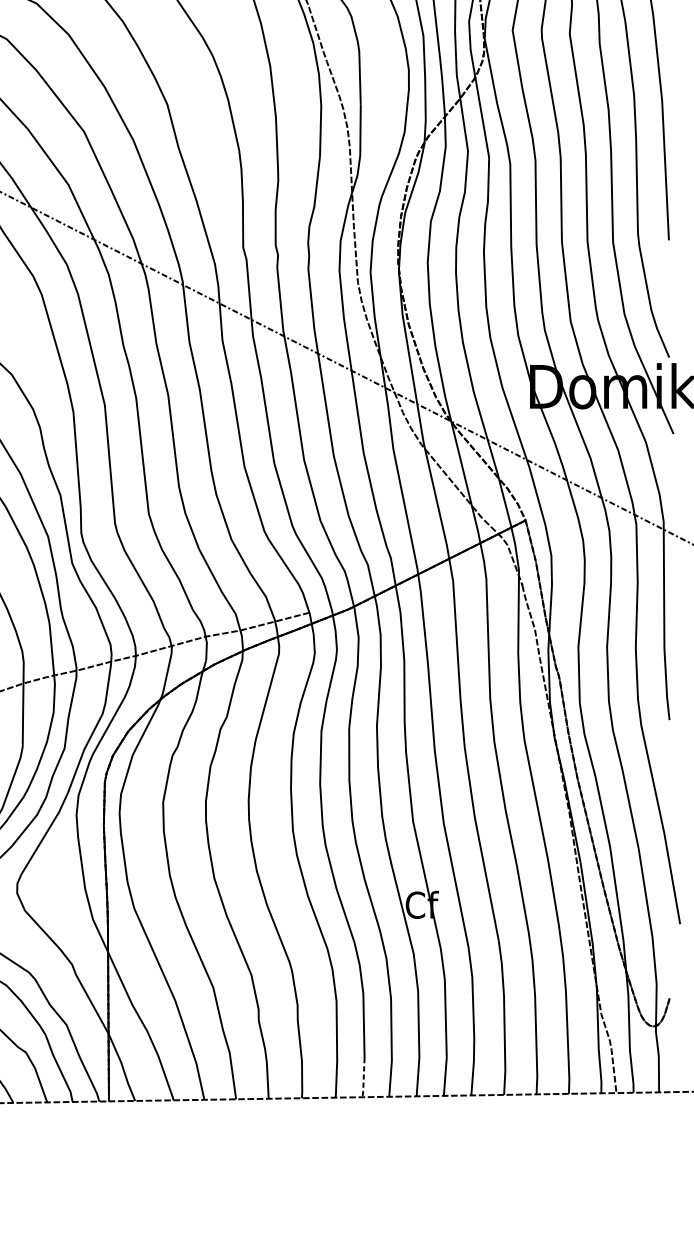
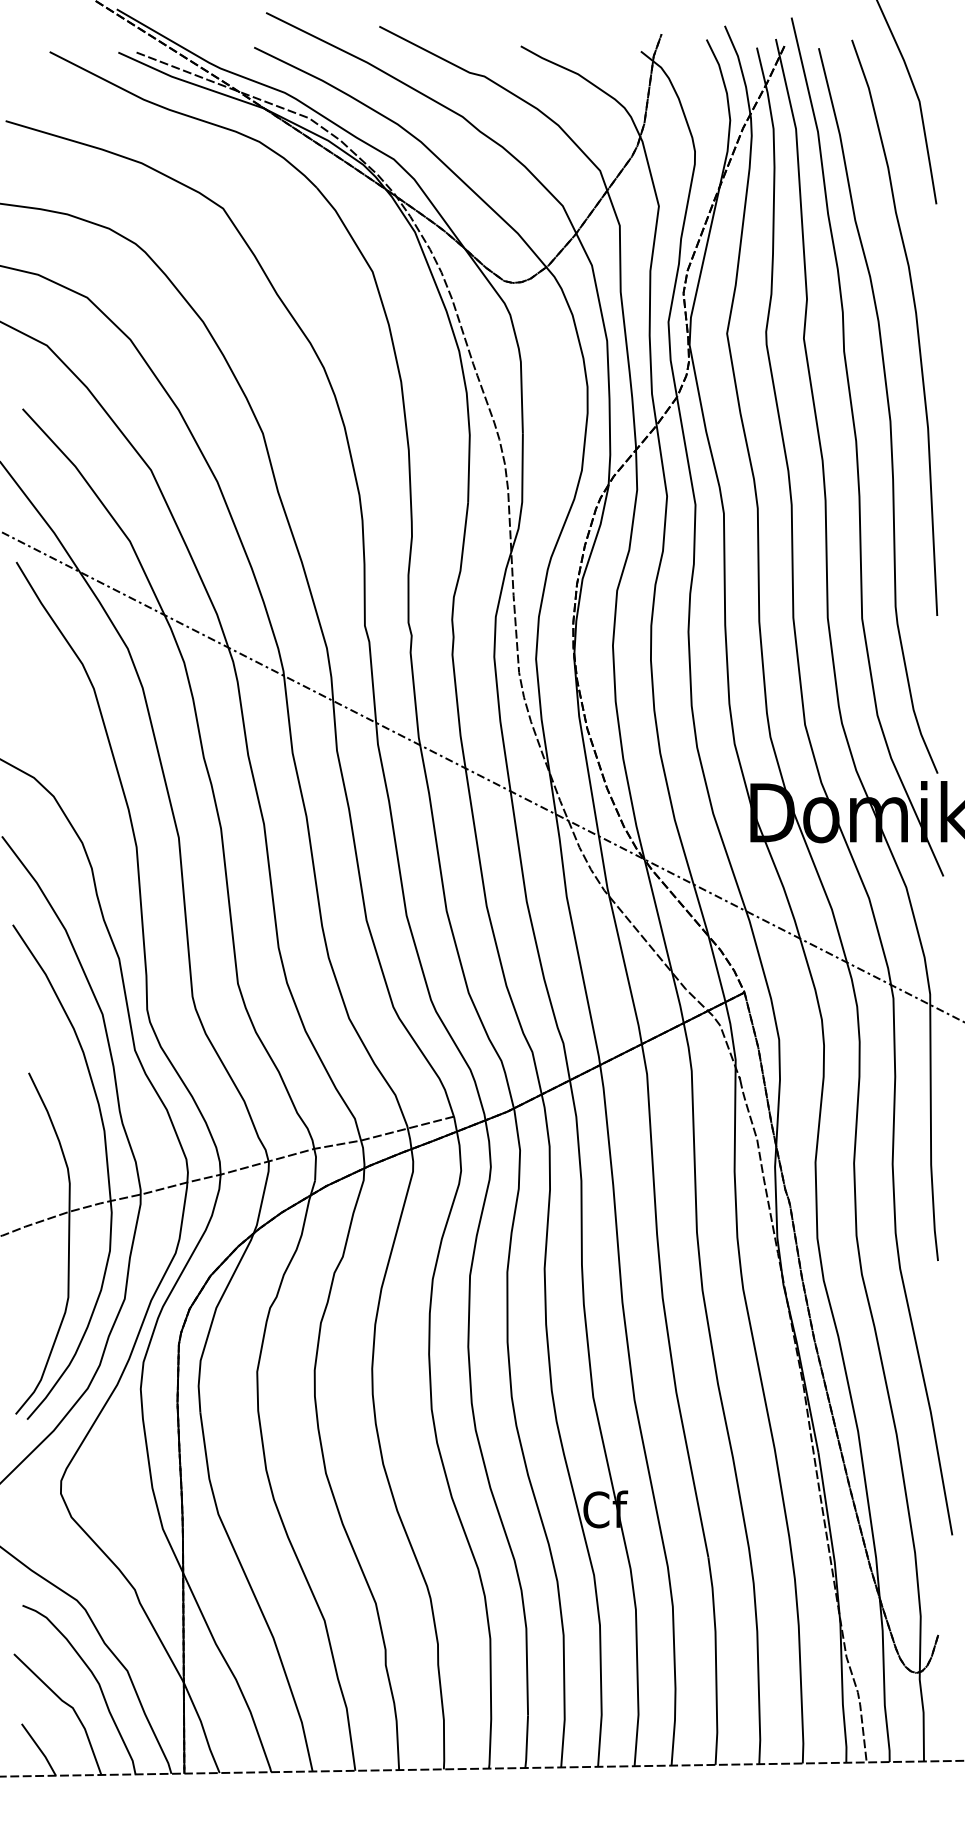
line: (363, 1078) -> (526, 1742), dashed -> solid

